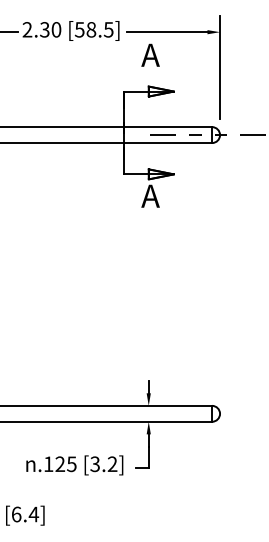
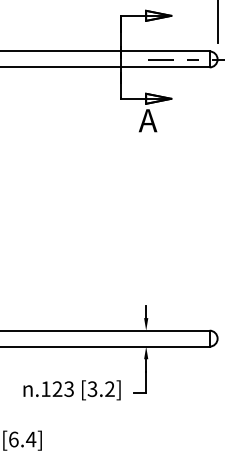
text: (71, 463) -> (68, 388), .125 -> .123

